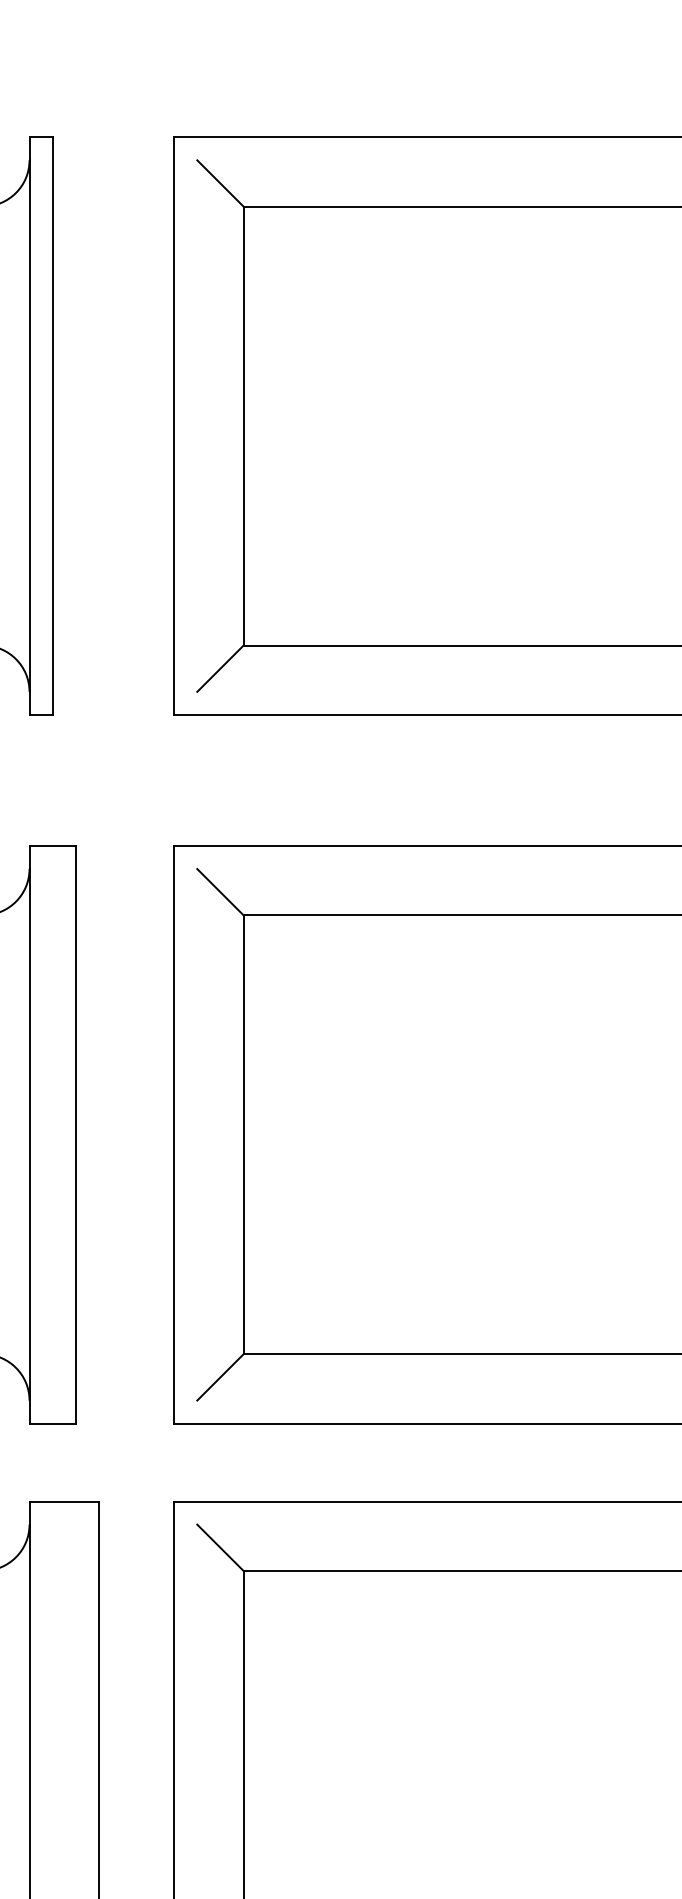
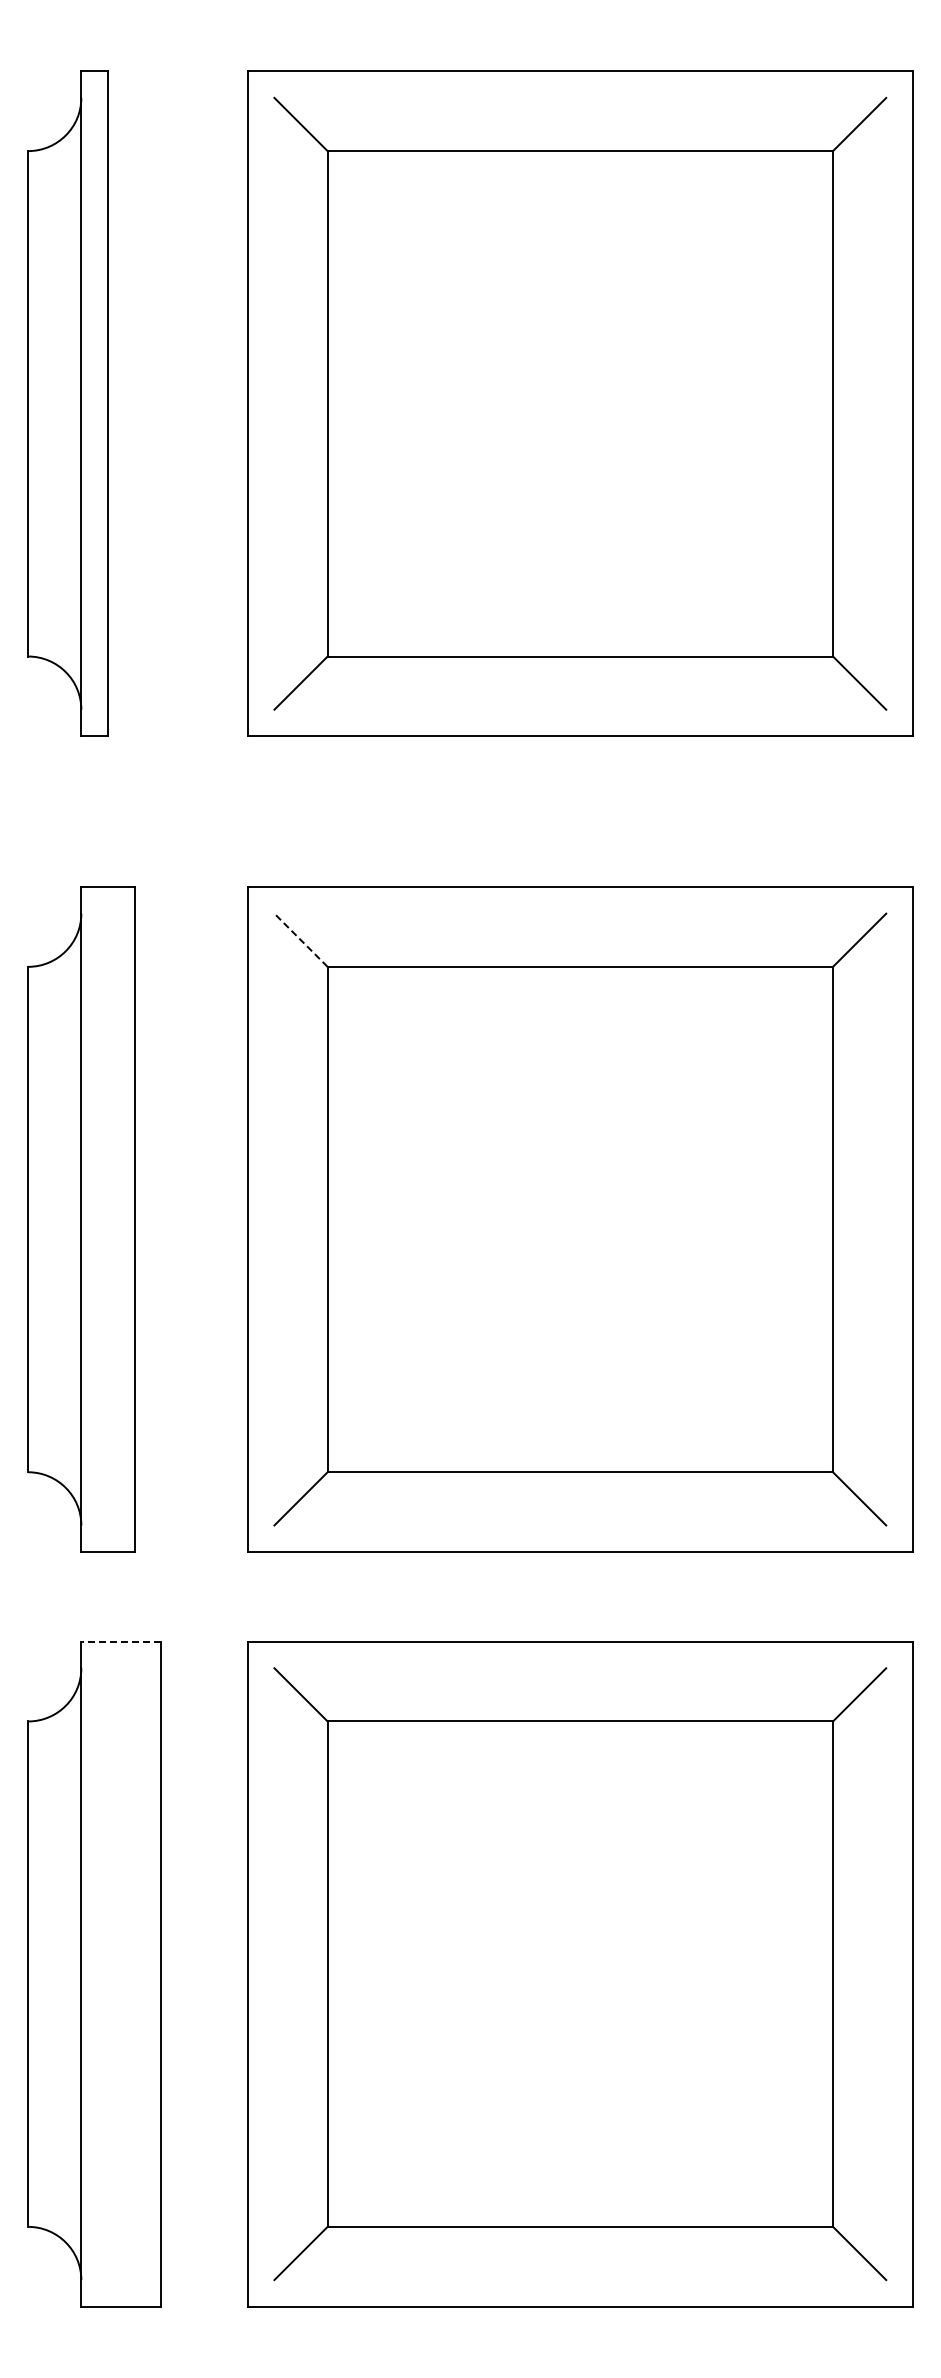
line: (220, 892) -> (301, 940), solid -> dashed
line: (64, 1501) -> (121, 1641), solid -> dashed

